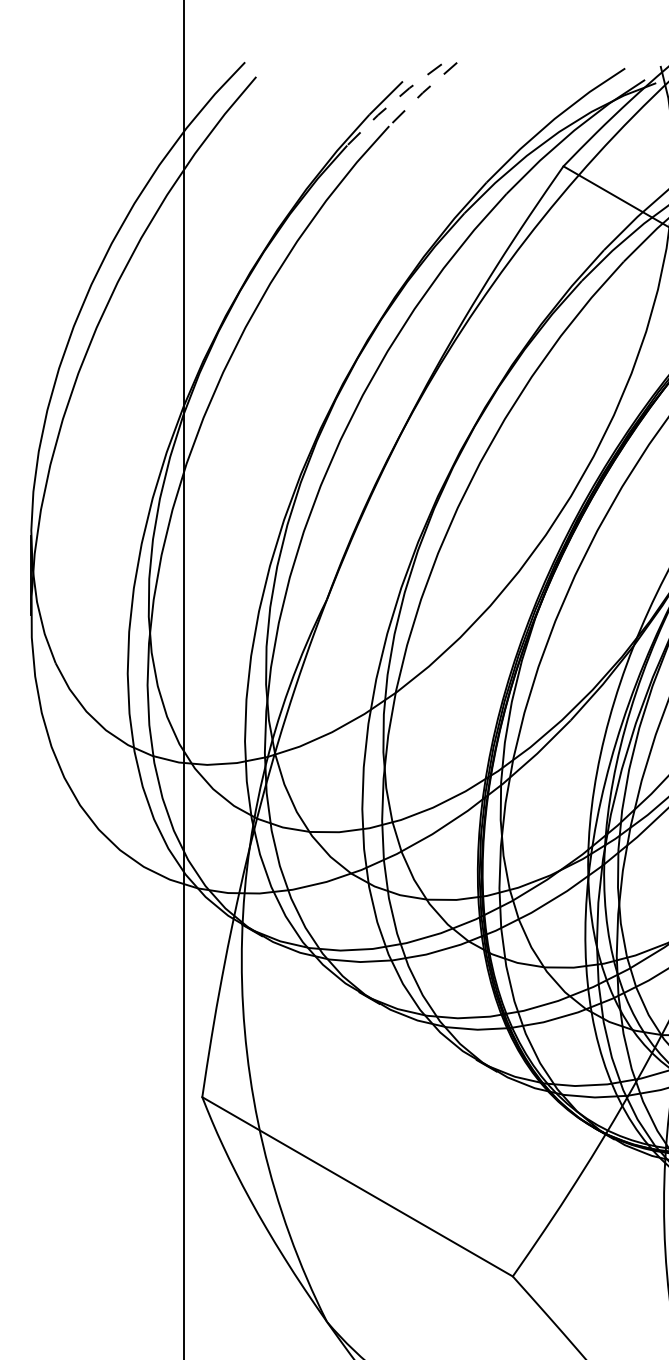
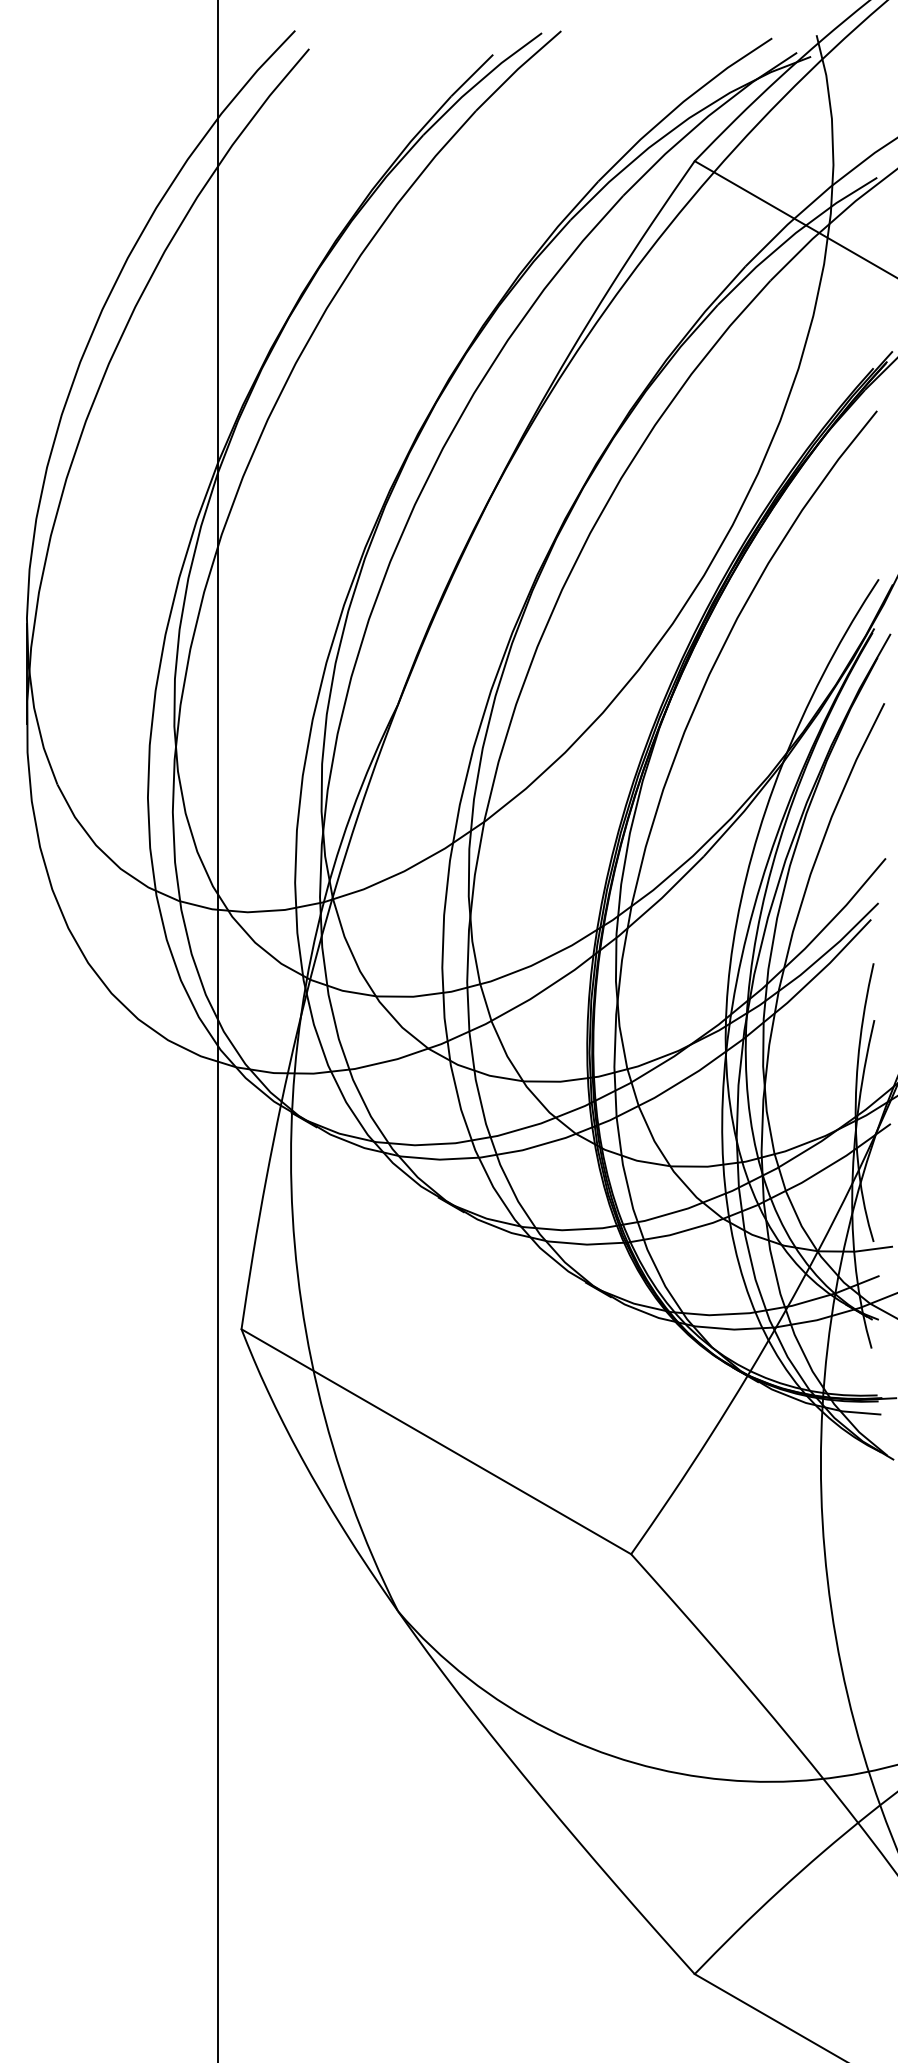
line: (422, 93) -> (517, 69), dashed -> solid
line: (391, 102) -> (479, 81), dashed -> solid

